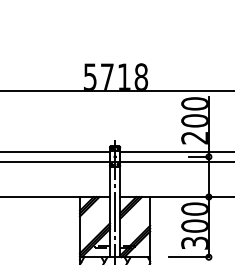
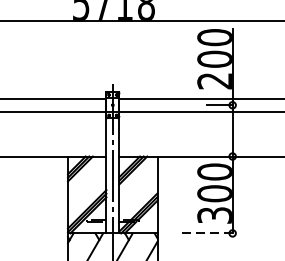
line: (189, 257) -> (207, 233), solid -> dashed

